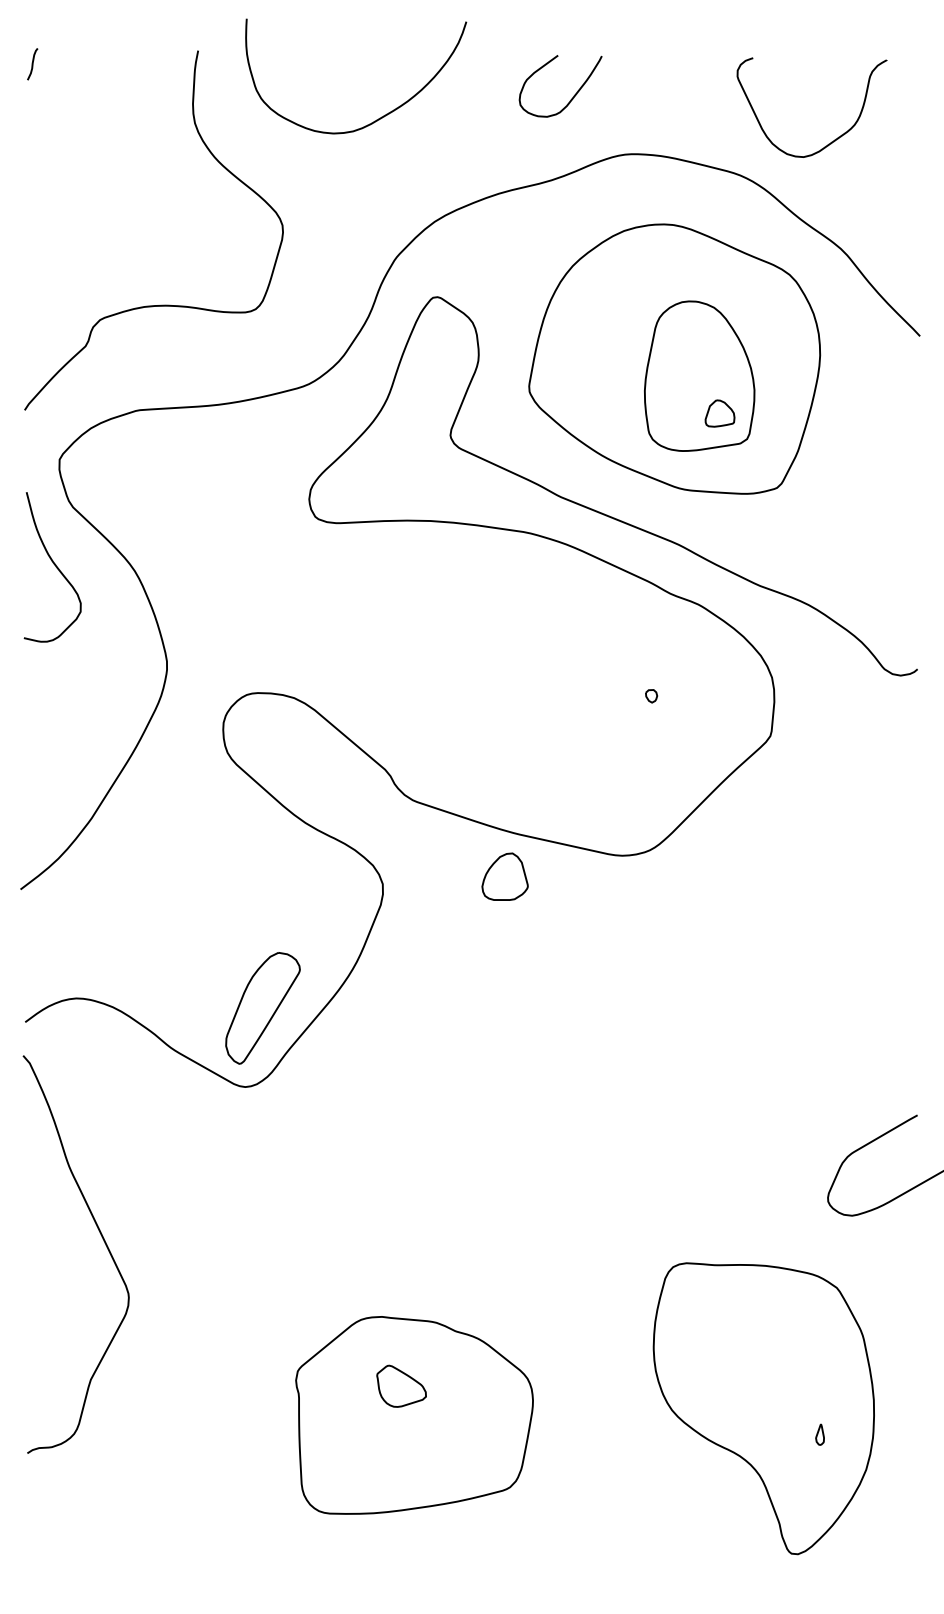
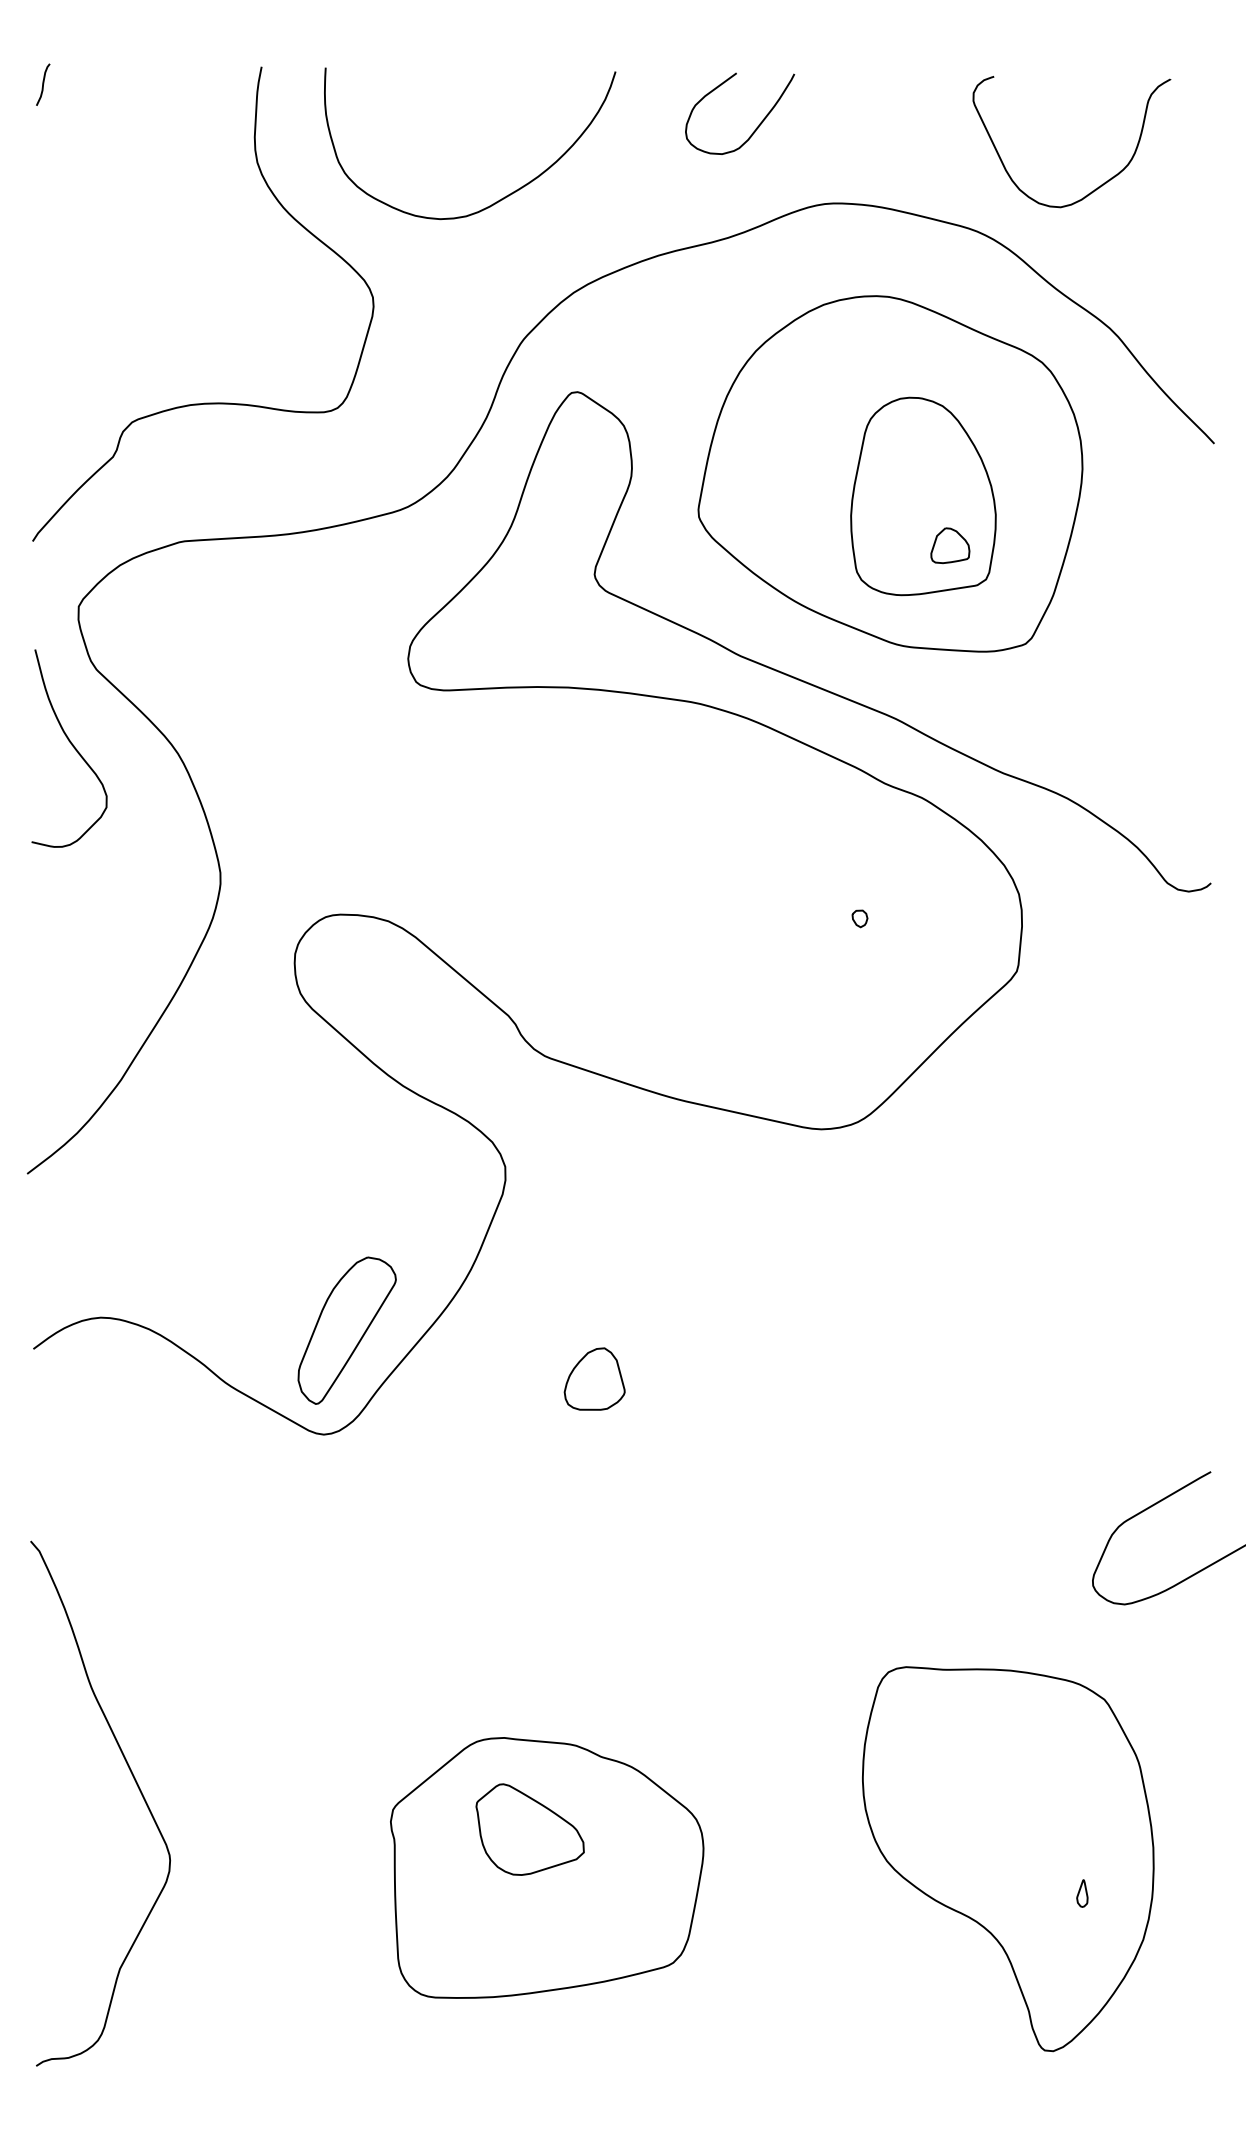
curve: (382, 116) -> (504, 196), moved
part: (504, 876) -> (594, 1378), moved
curve: (103, 1240) -> (136, 1785), moved
part: (401, 1386) -> (529, 1829), size x1.67

